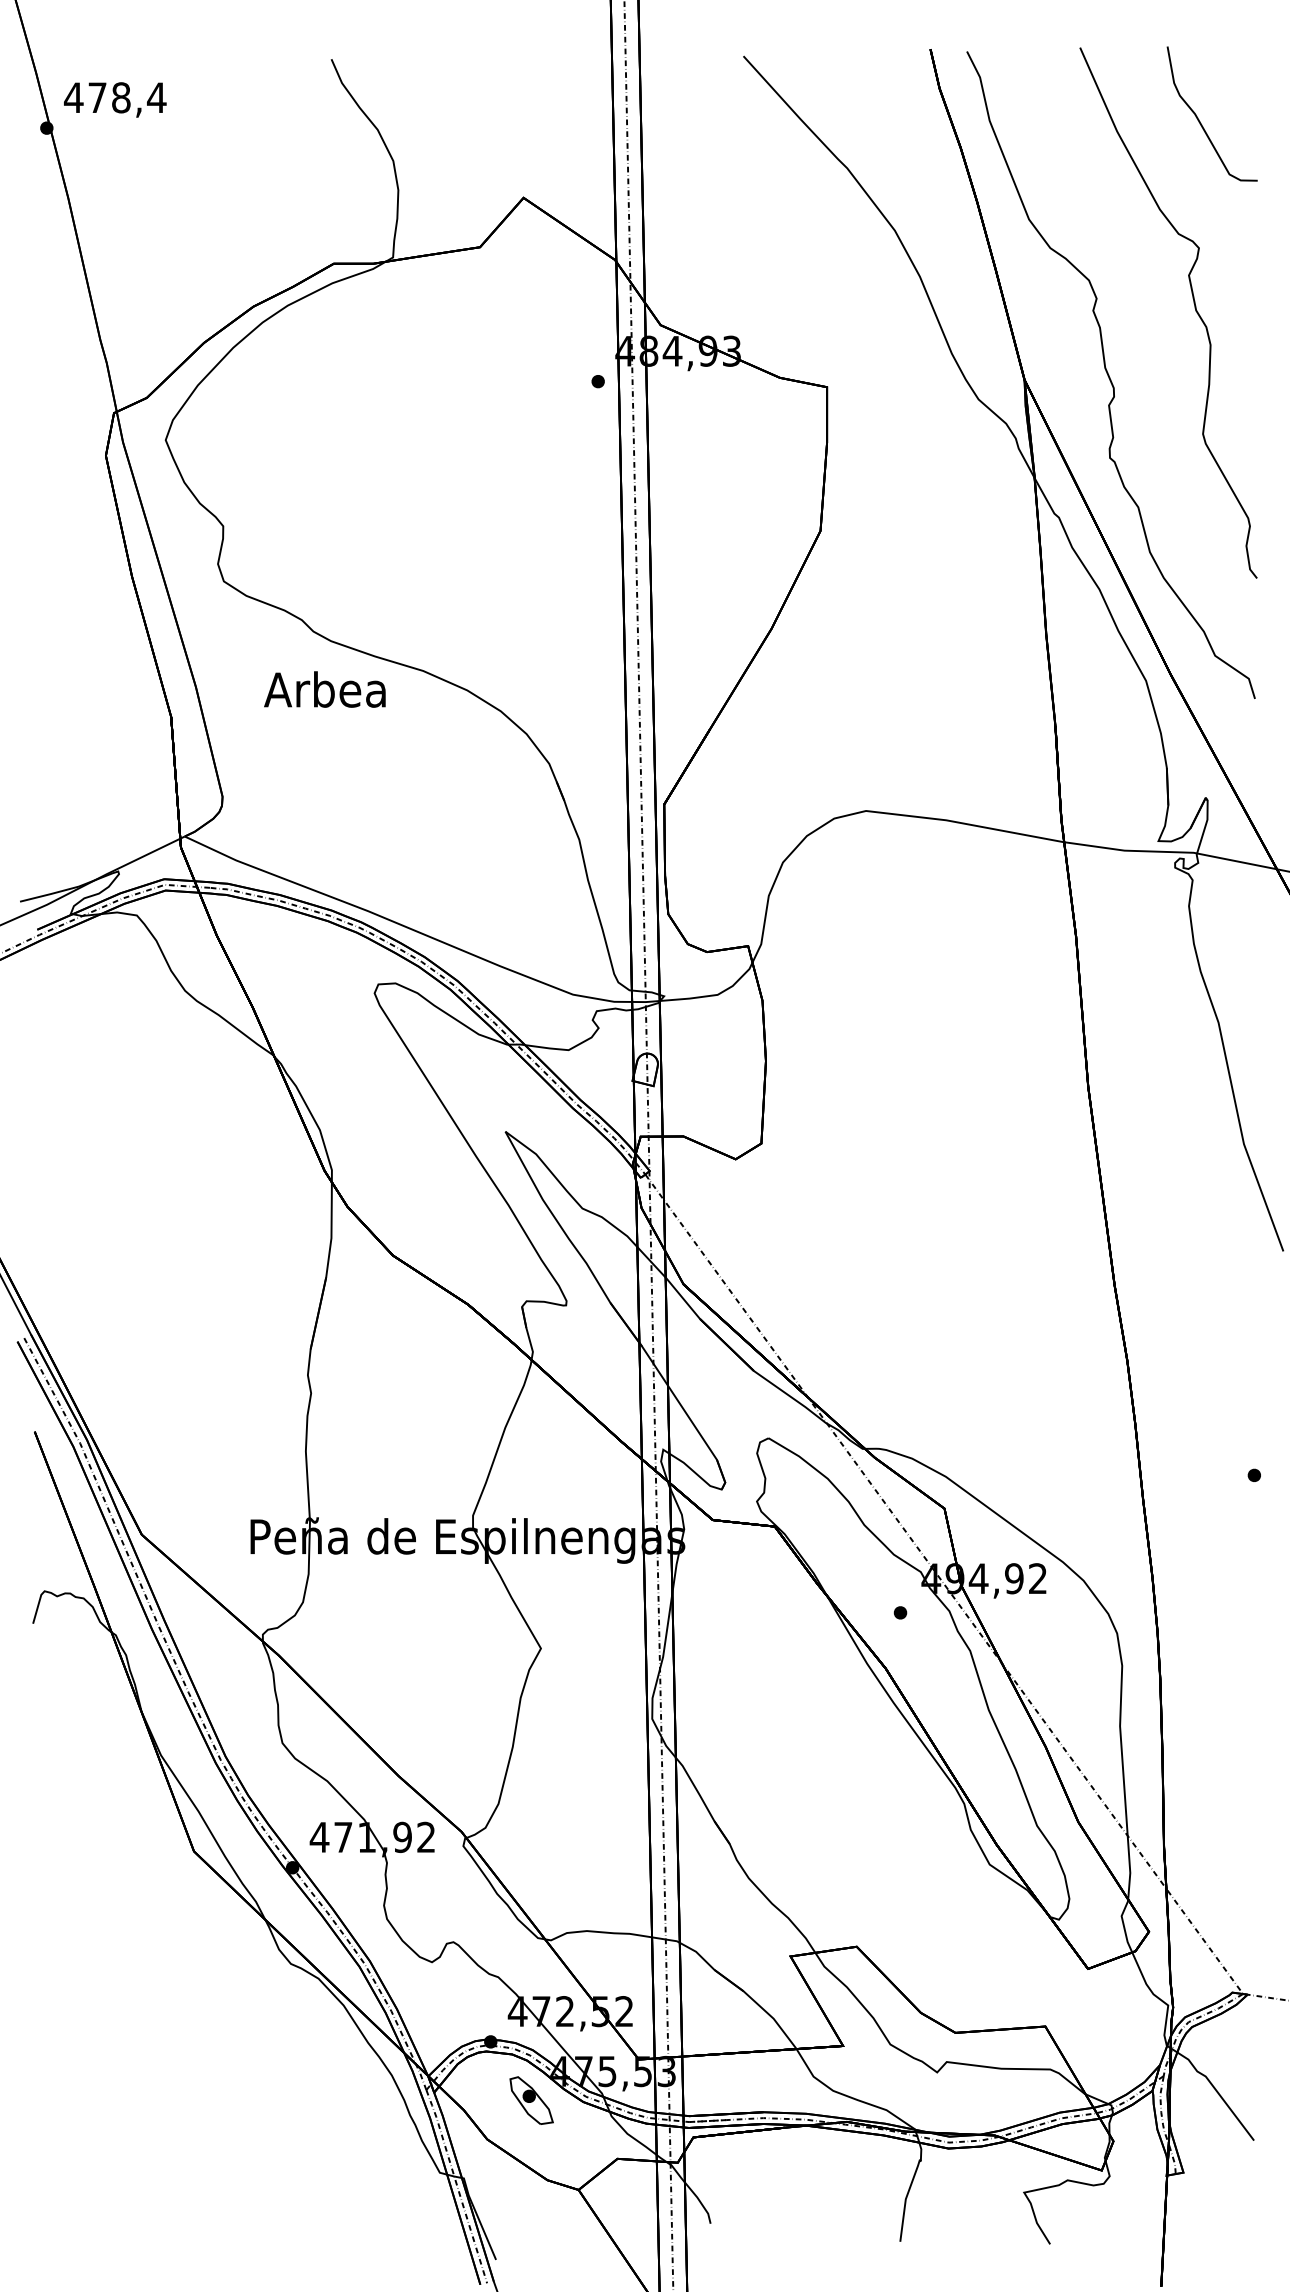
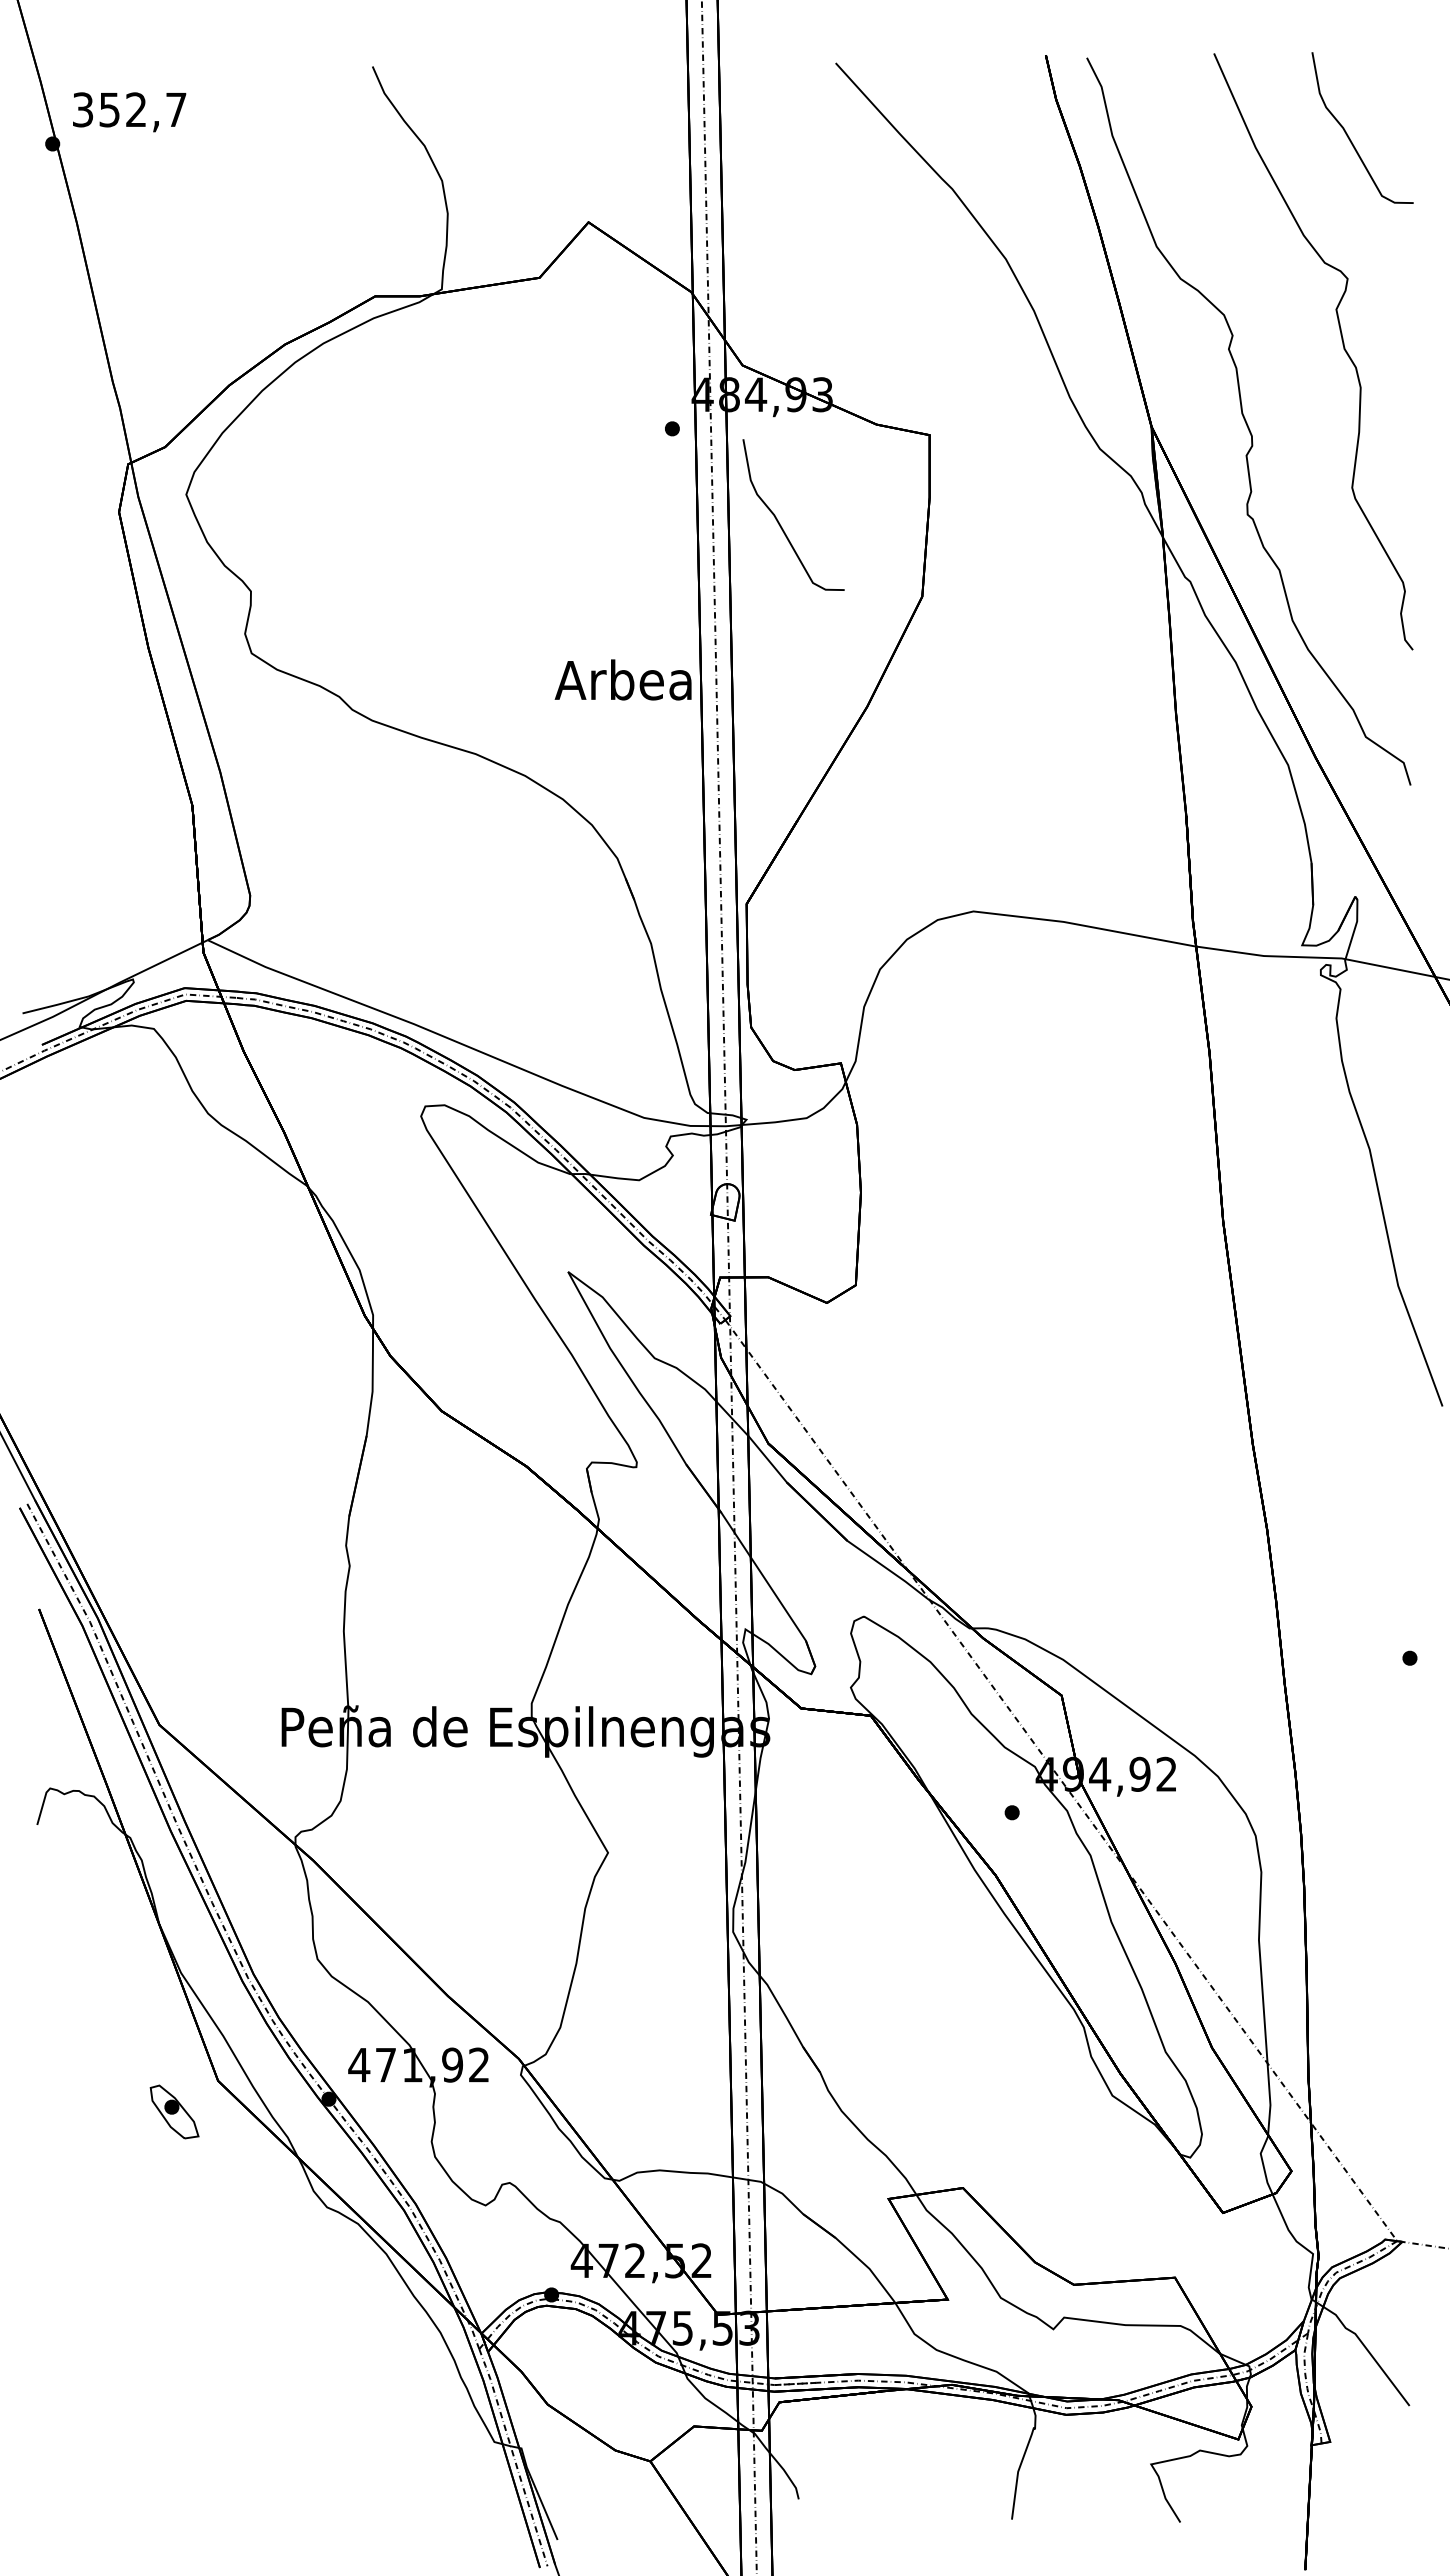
text: (115, 97) -> (129, 109), 478,4 -> 352,7
curve: (694, 465) -> (780, 523), added
text: (324, 689) -> (622, 679), moved
part: (531, 2100) -> (174, 2111), moved

